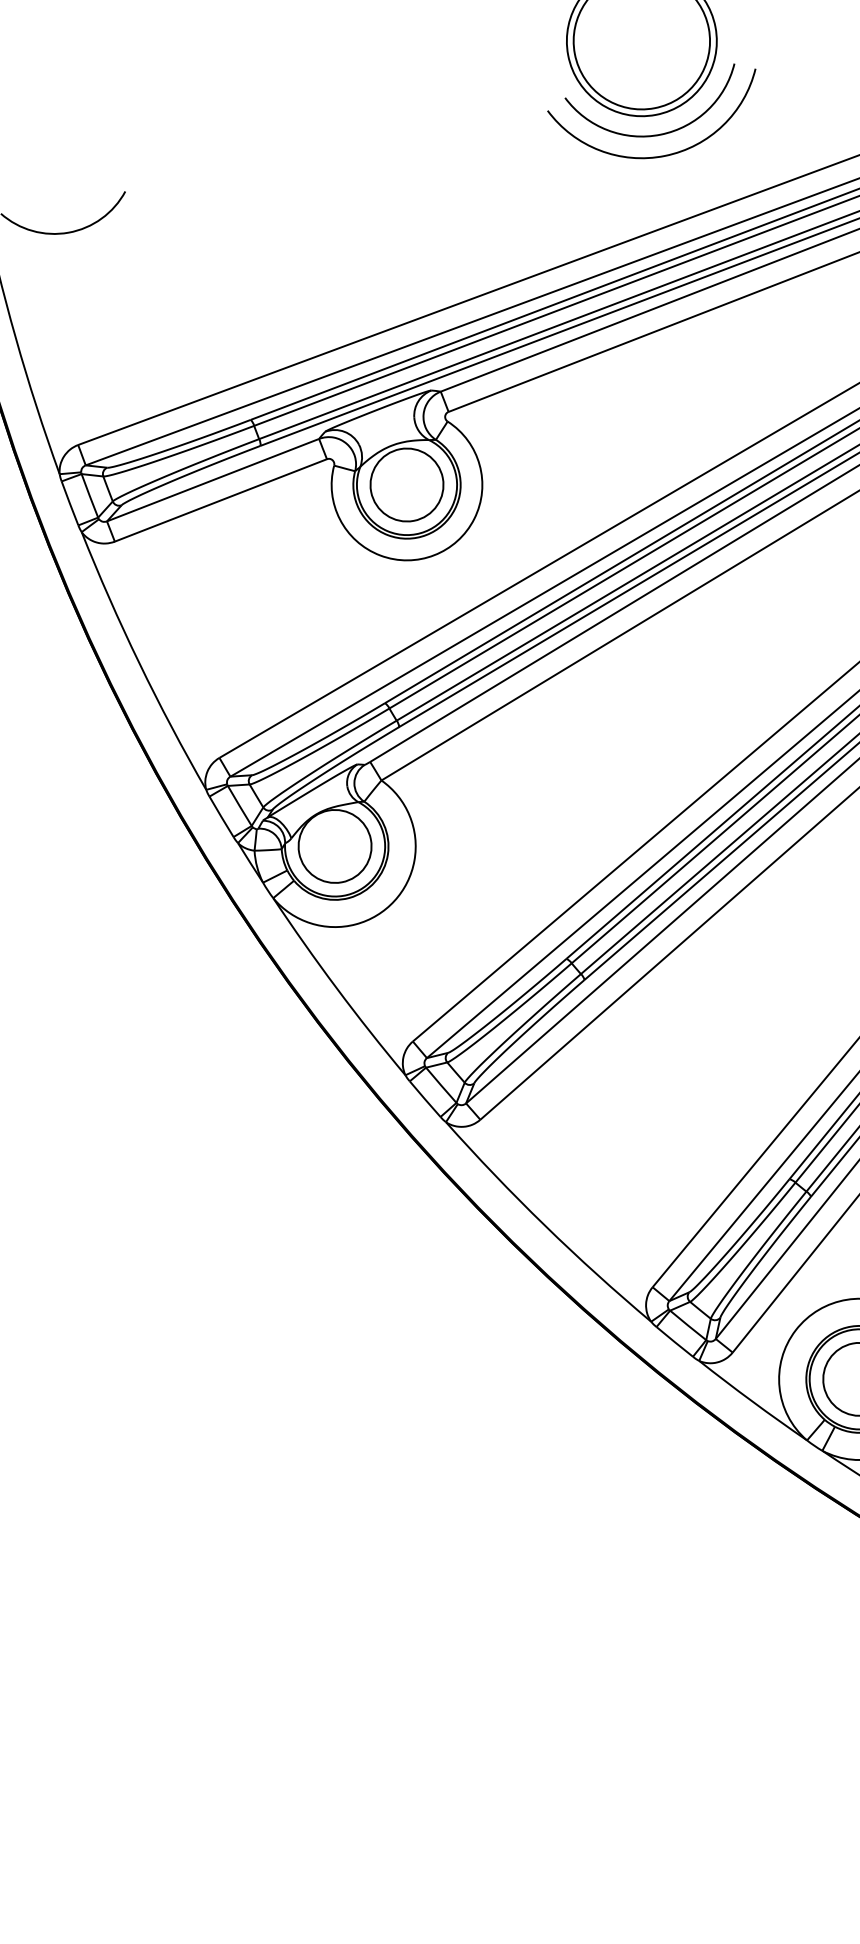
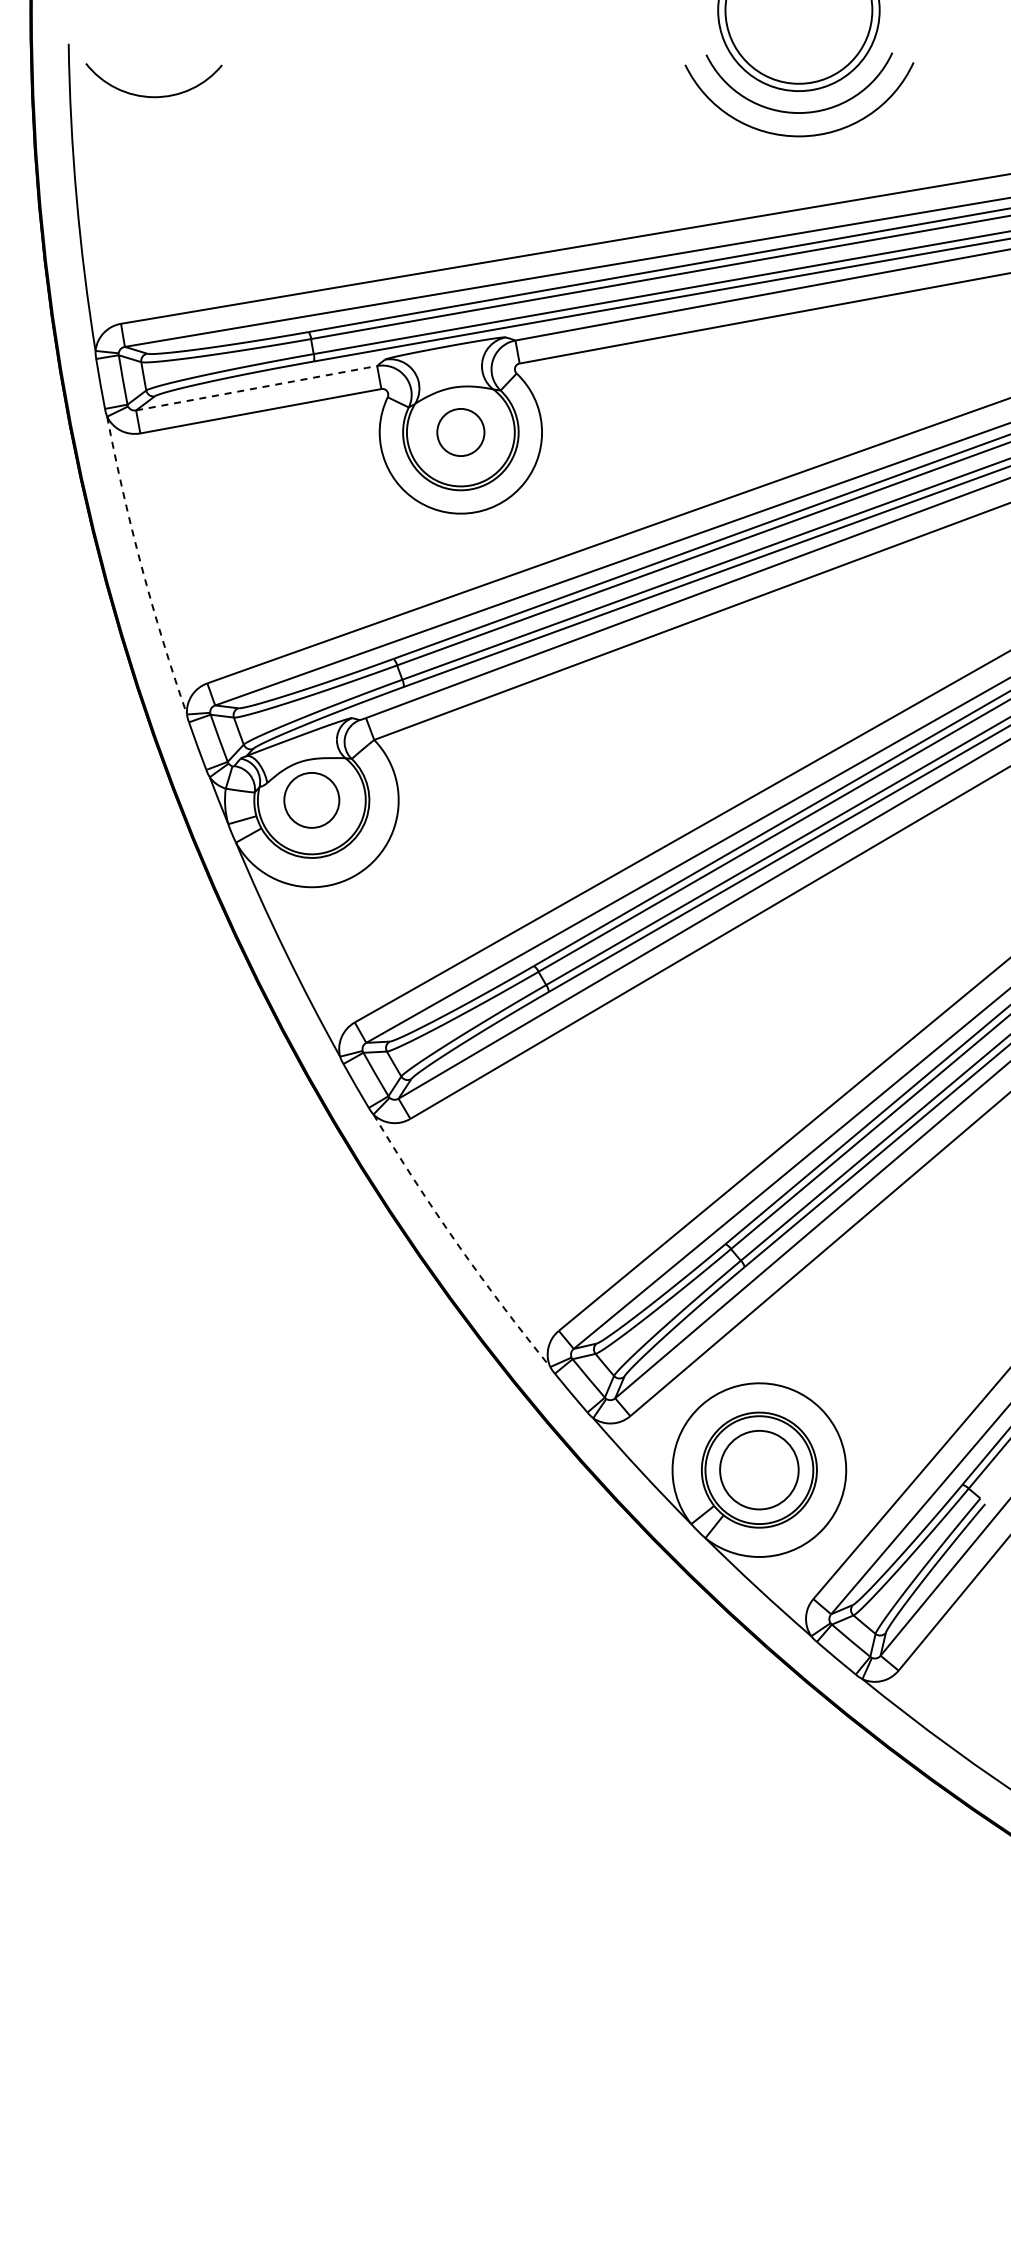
line: (212, 480) -> (256, 388), solid -> dashed
circle: (406, 485) -> (460, 432), size x0.6
arc: (139, 663) -> (141, 567), solid -> dashed
circle: (334, 846) -> (311, 800), size x0.7
arc: (545, 1225) -> (457, 1243), solid -> dashed

